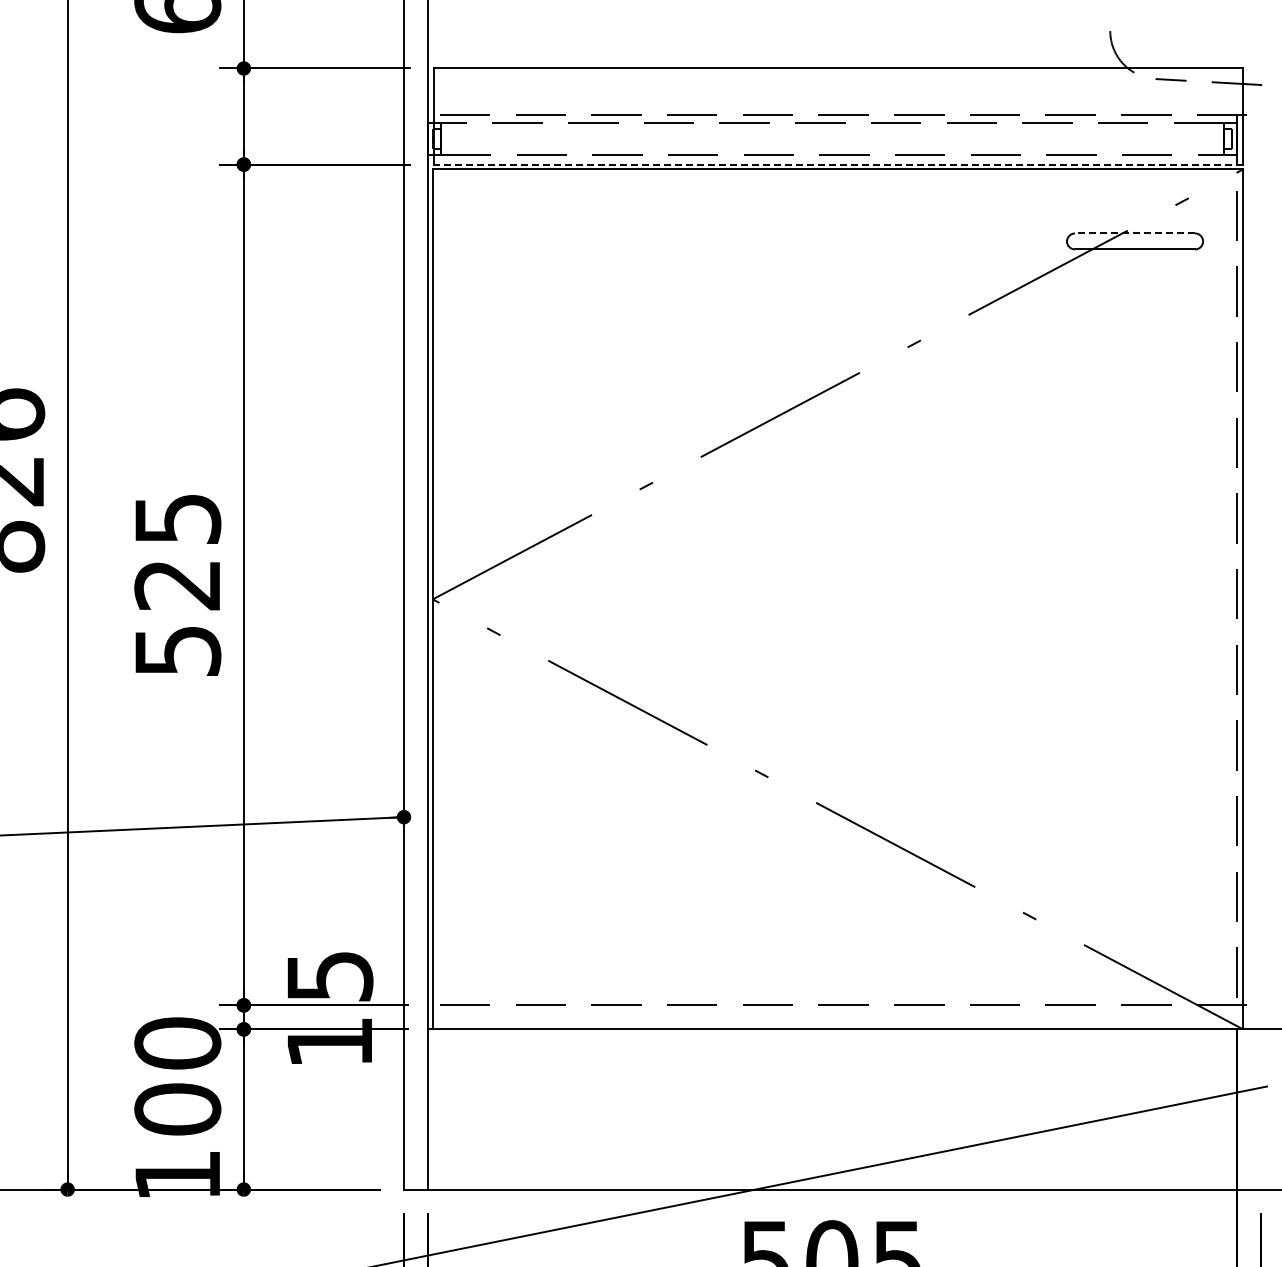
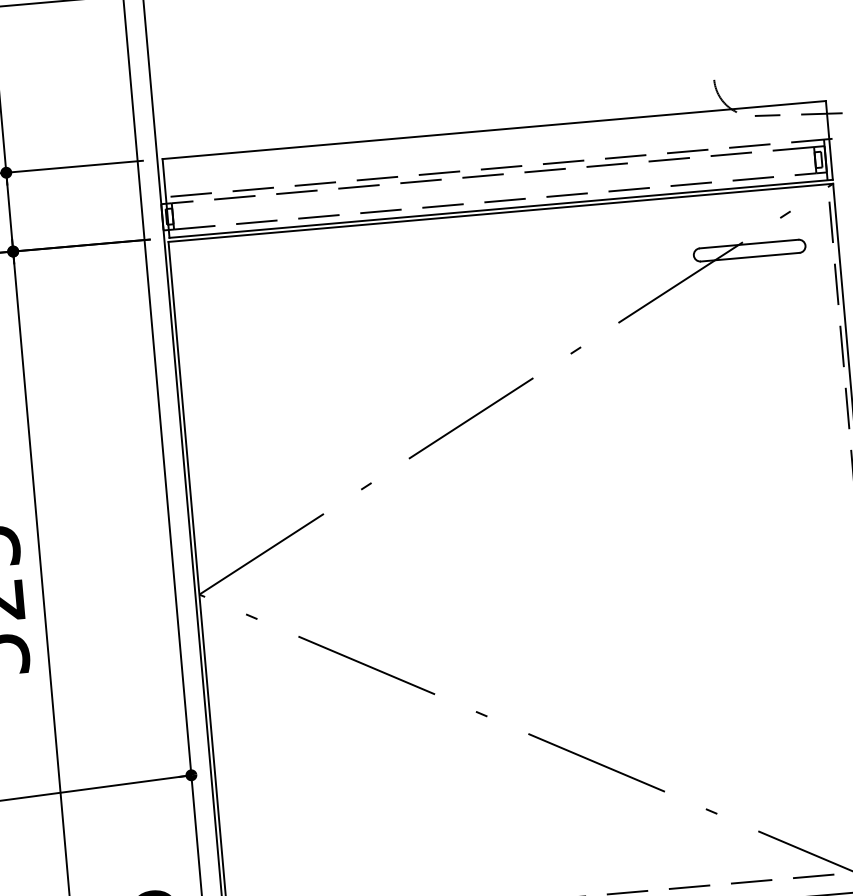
line: (838, 164) -> (500, 208), dashed -> solid
line: (1134, 233) -> (748, 244), dashed -> solid

